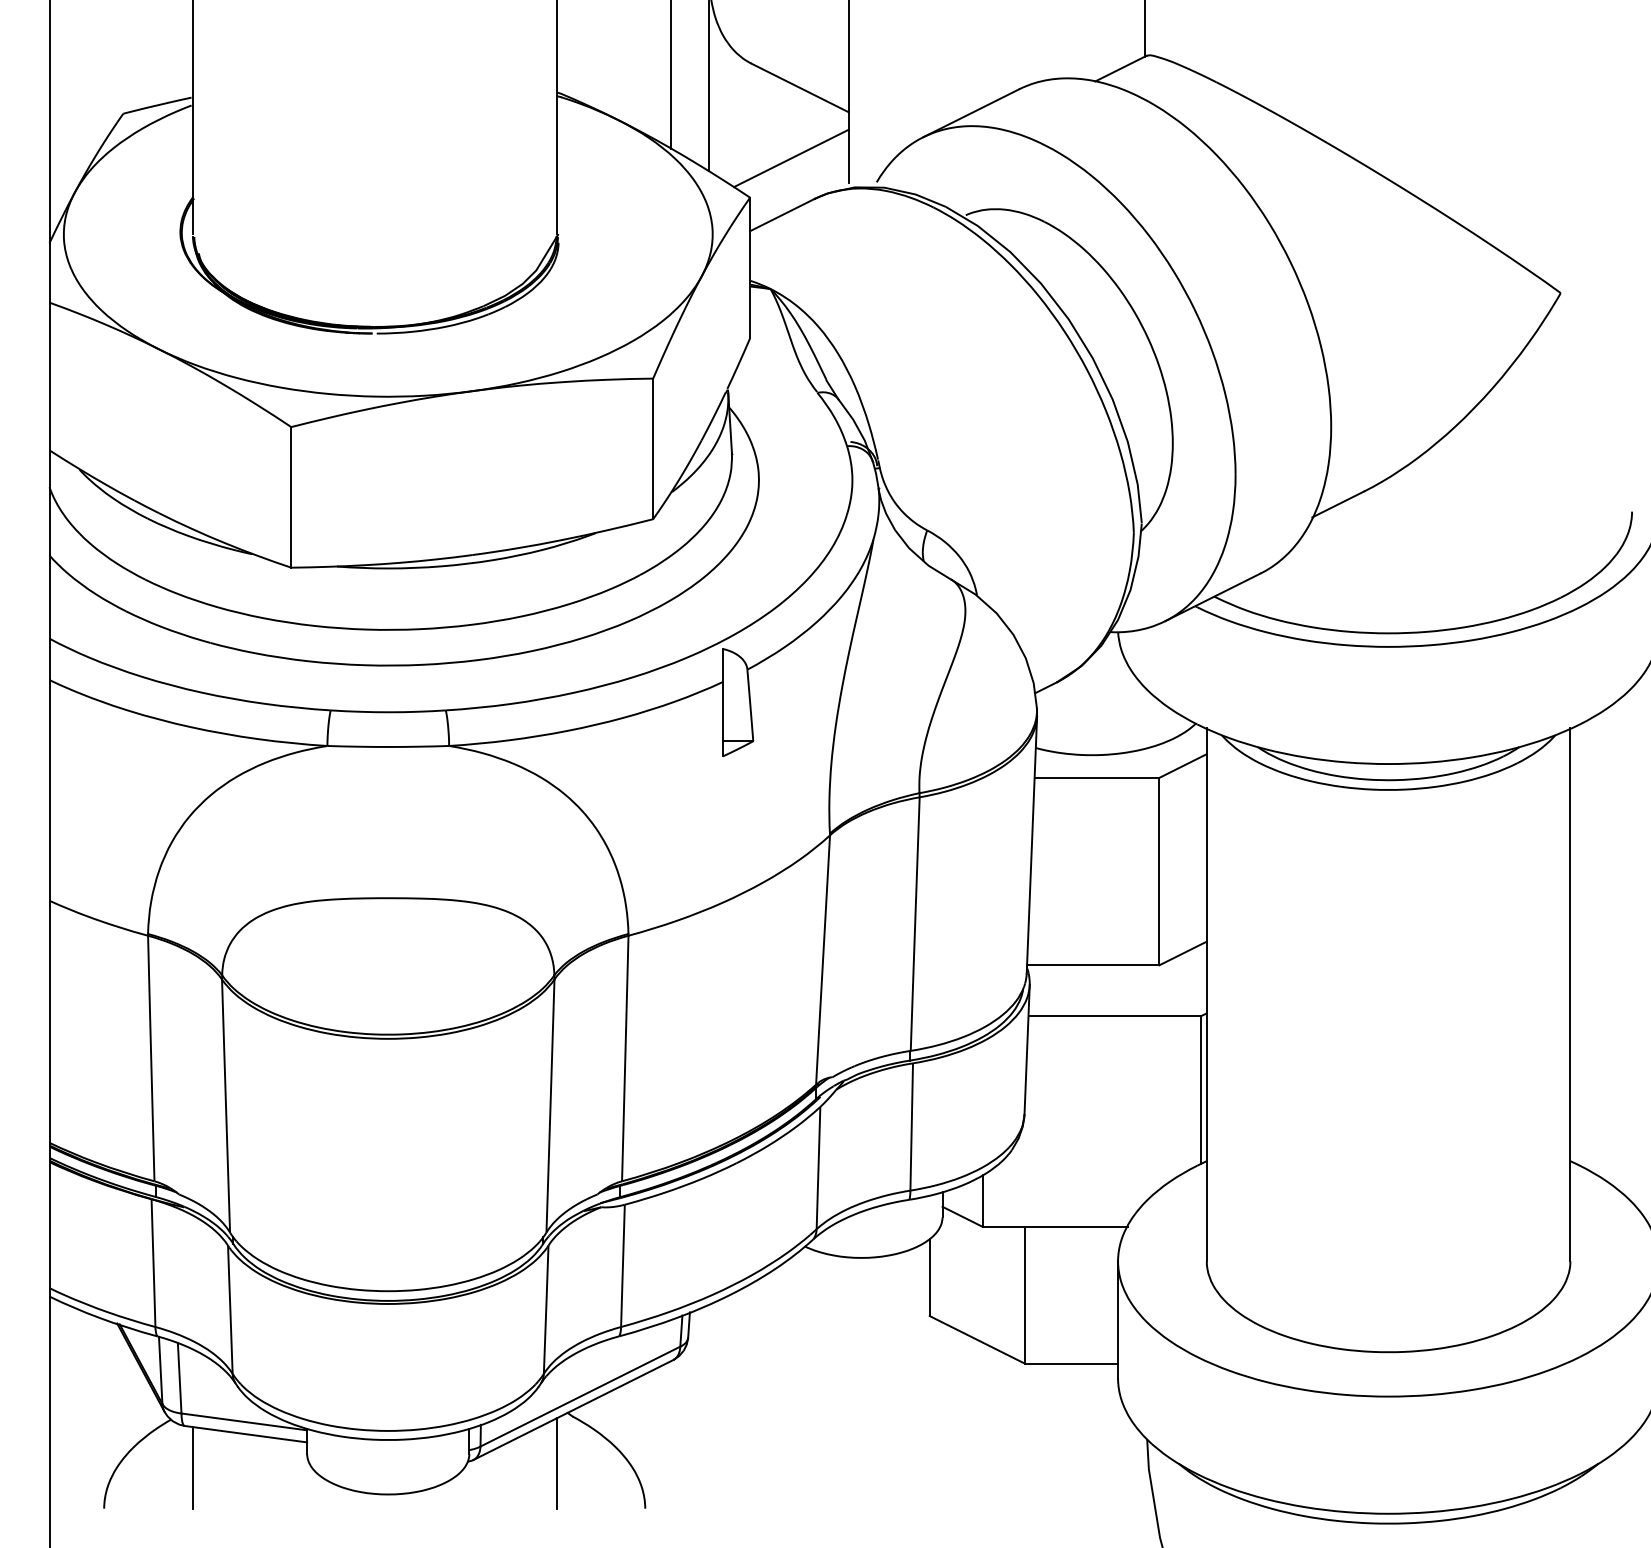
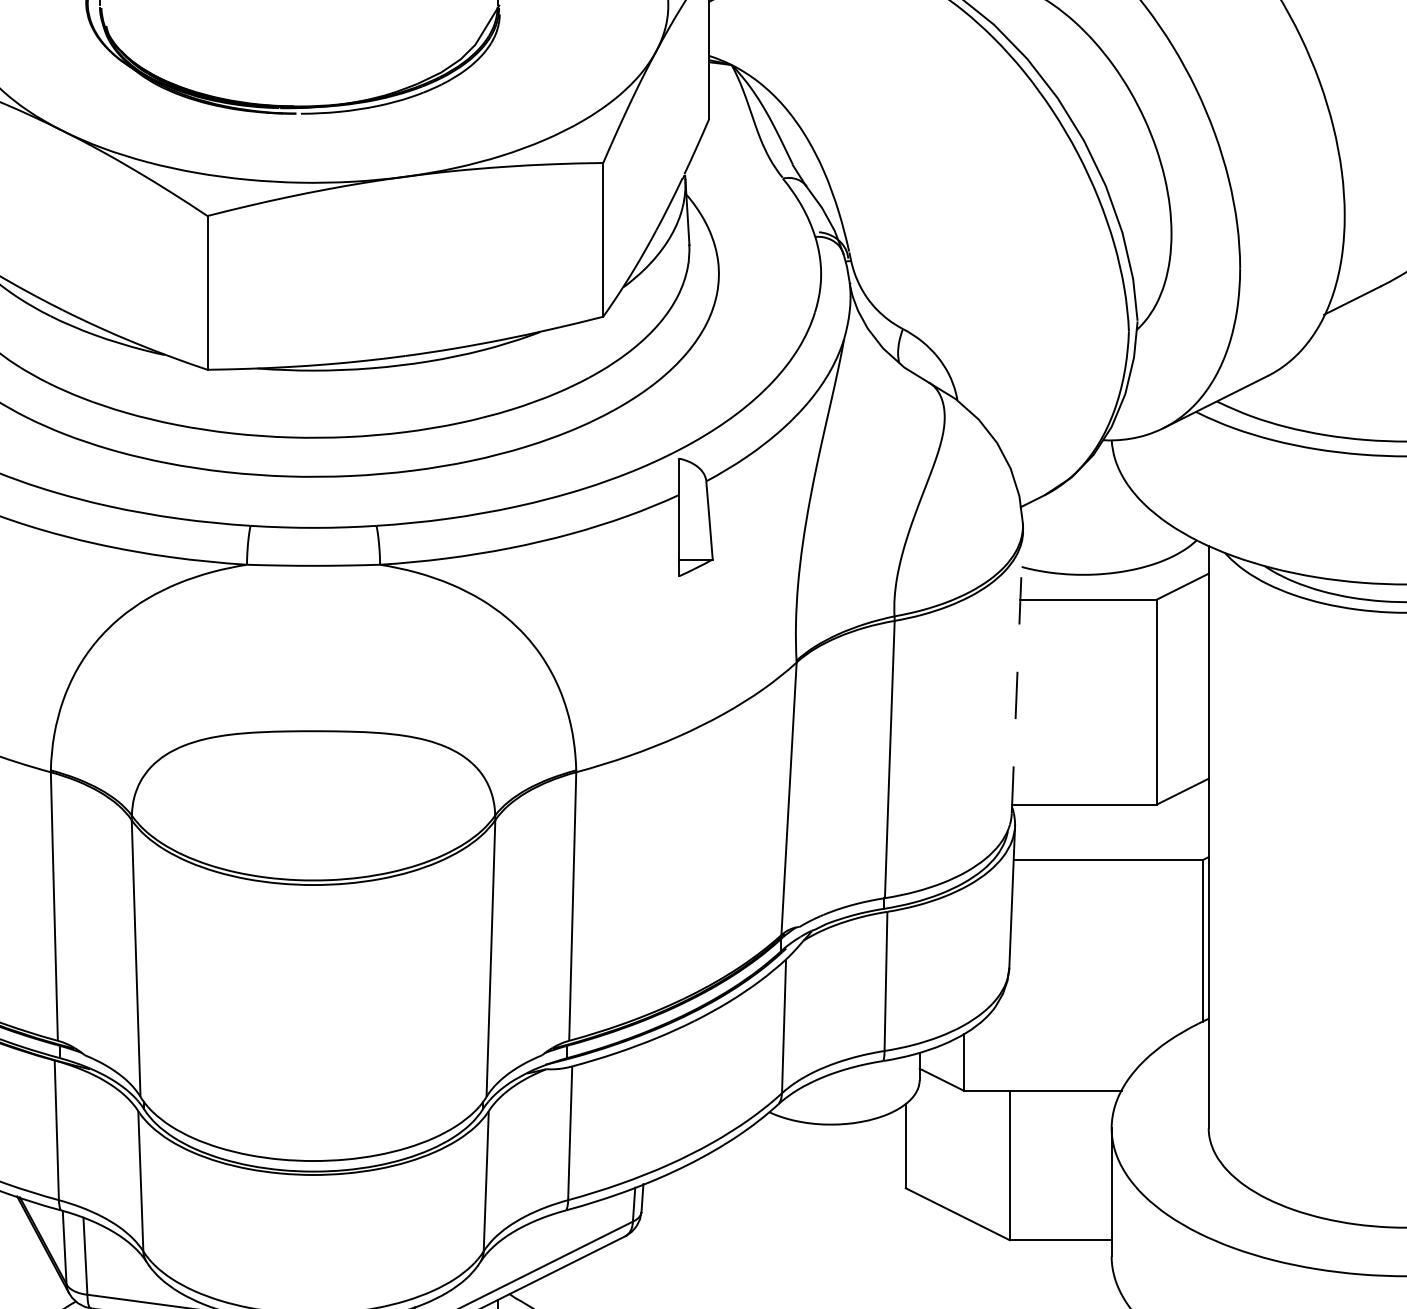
line: (1031, 844) -> (1016, 672), solid -> dashed

